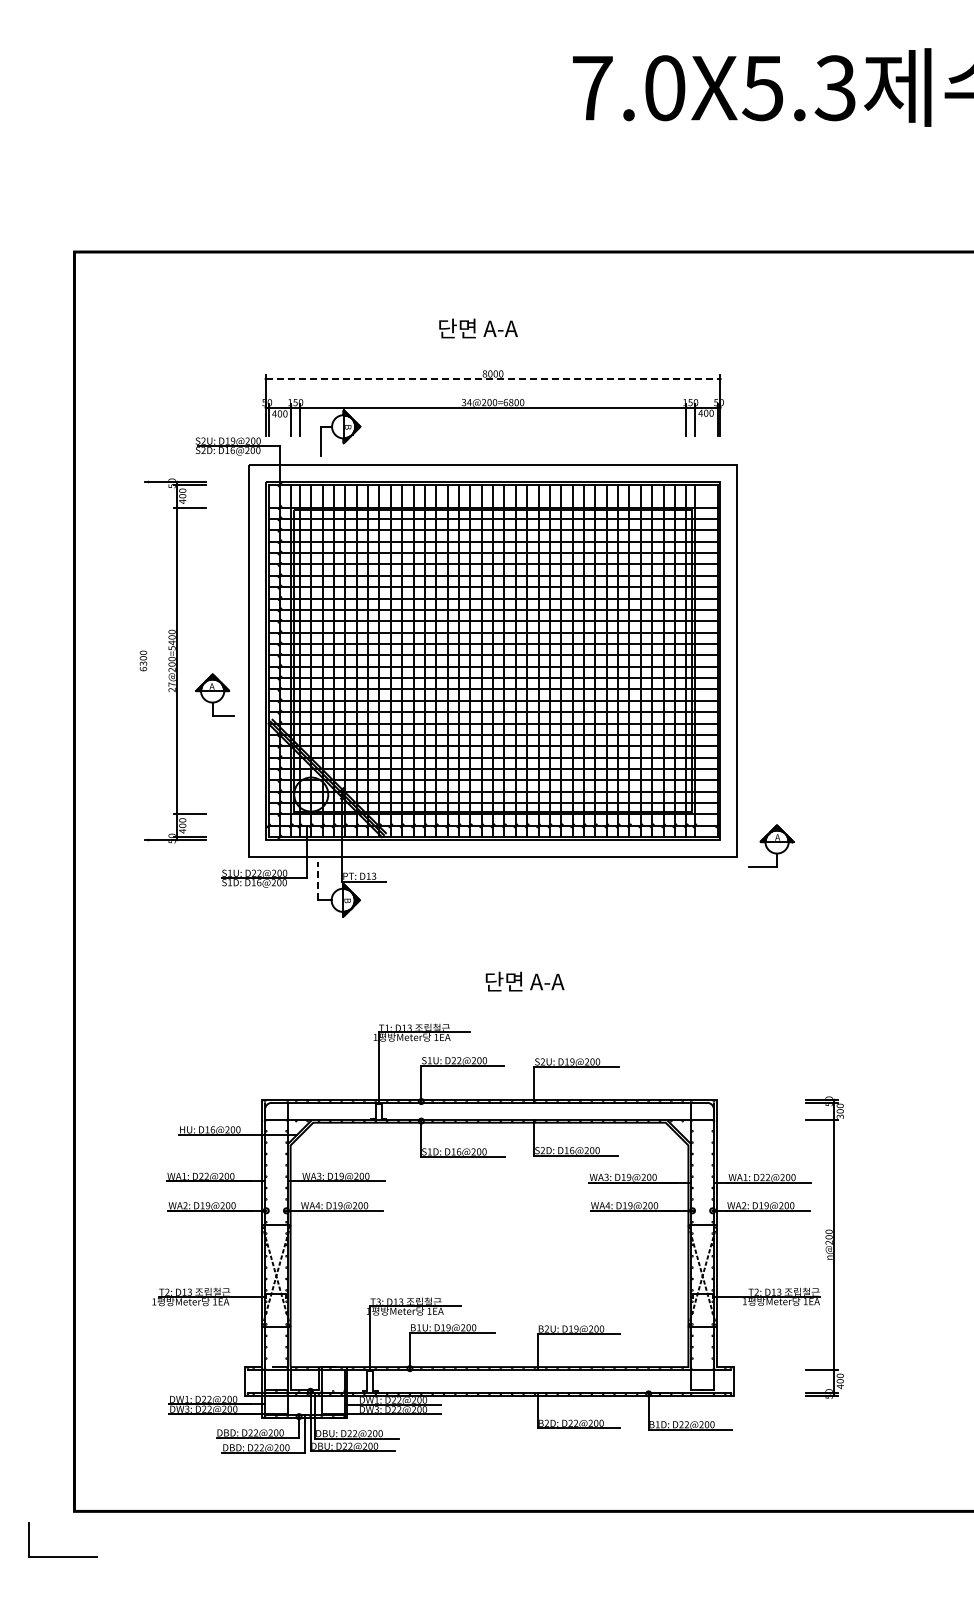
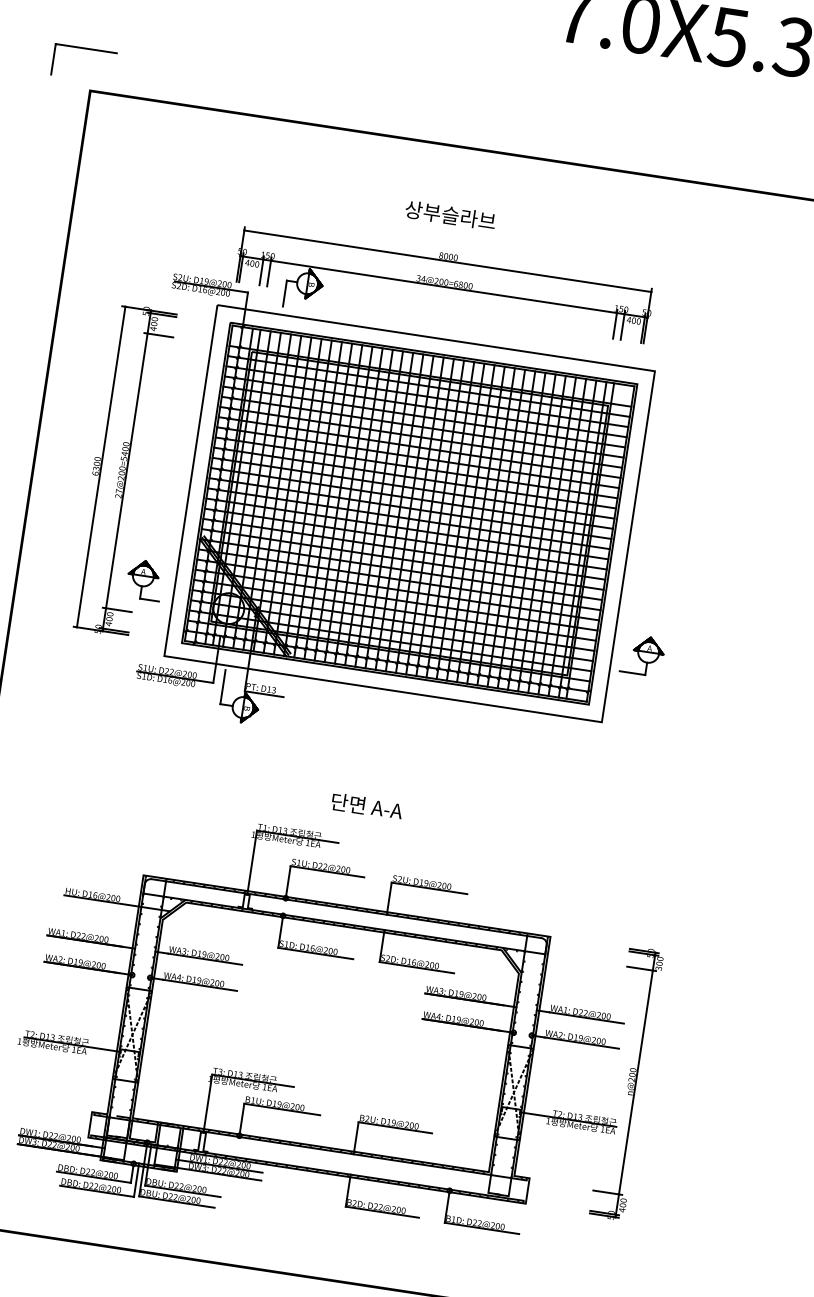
part: (62, 207) -> (85, 49), added
text: (488, 328) -> (450, 215), 단면 A-A -> 상부슬라브
line: (493, 379) -> (448, 261), dashed -> solid
line: (148, 661) -> (101, 467), added
part: (214, 694) -> (144, 579), moved
part: (771, 845) -> (643, 654), moved
line: (317, 880) -> (222, 686), dashed -> solid
text: (524, 981) -> (366, 806), moved

